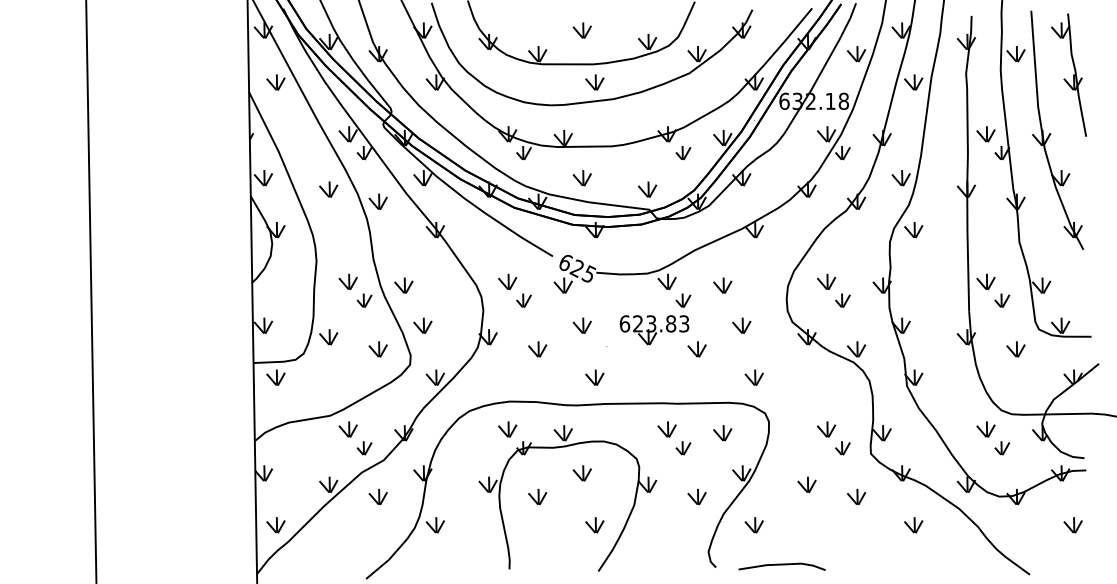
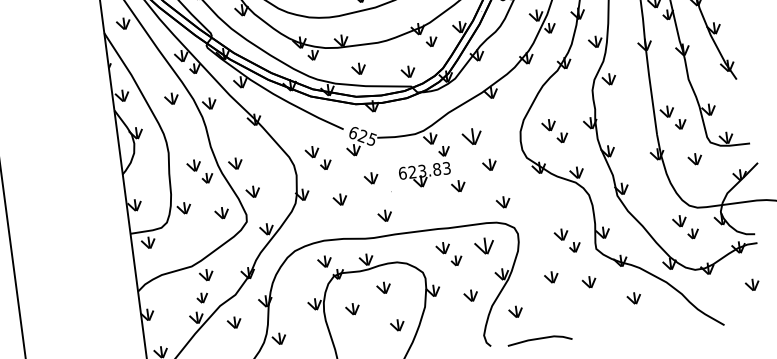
part: (722, 285) -> (471, 136), size x1.4
part: (722, 433) -> (484, 246), size x1.4
part: (364, 448) -> (202, 298), moved

